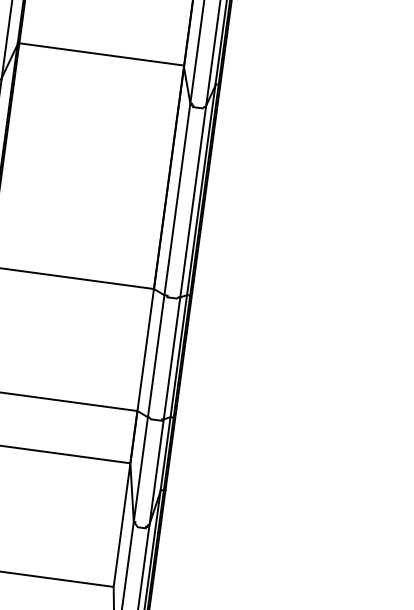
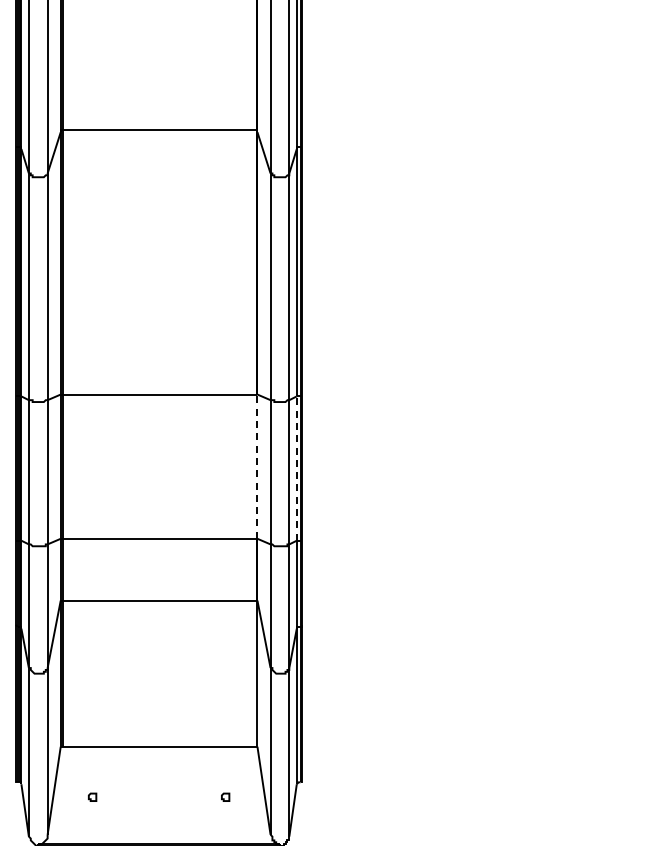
line: (145, 349) -> (257, 466), solid -> dashed
line: (178, 356) -> (296, 468), solid -> dashed

